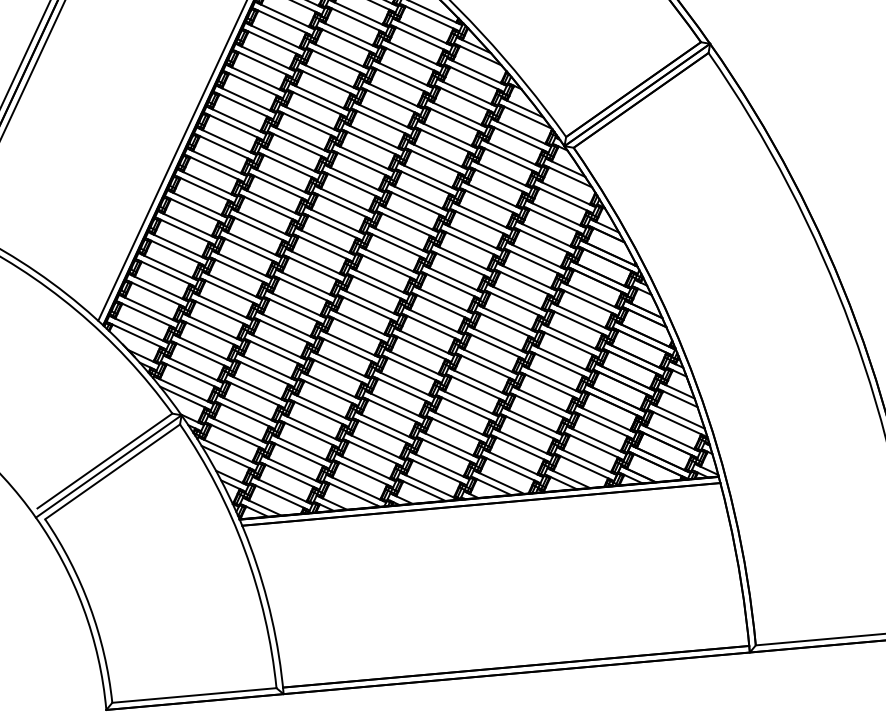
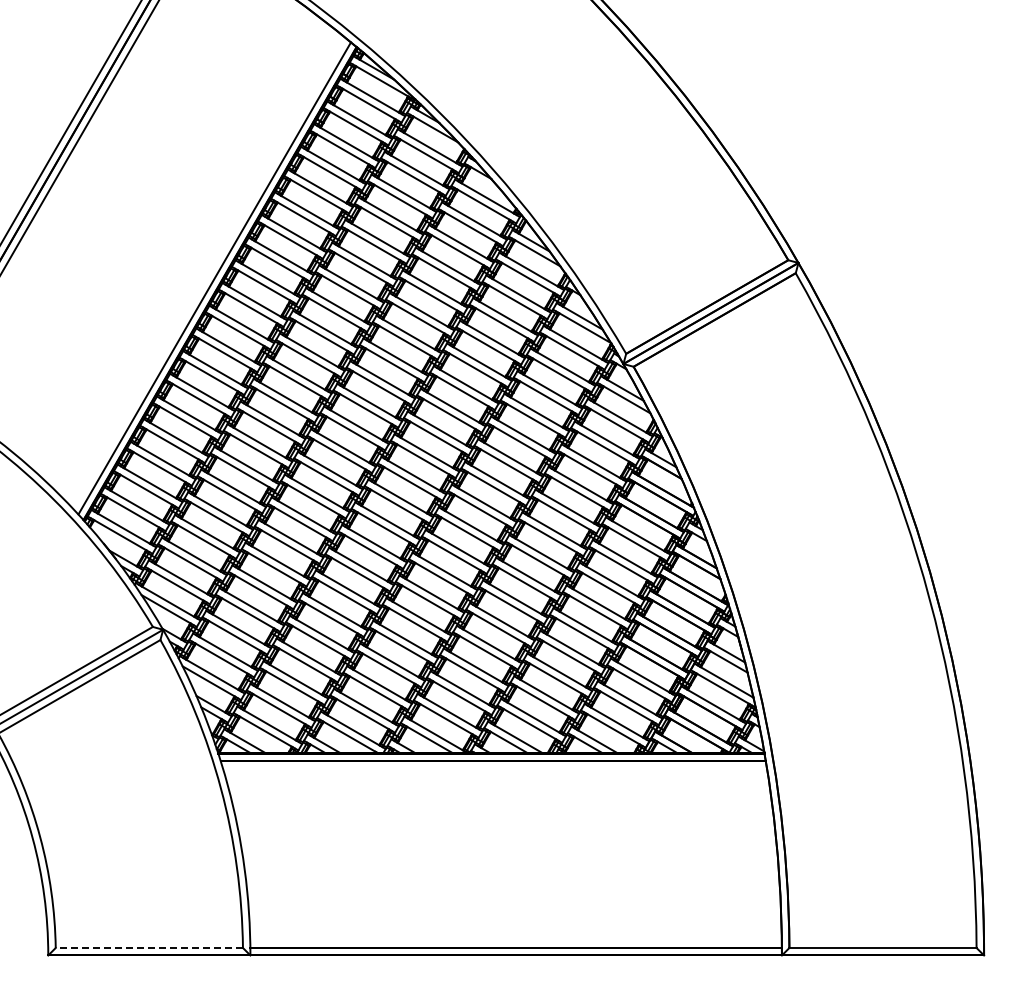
line: (194, 695) -> (149, 947), solid -> dashed

